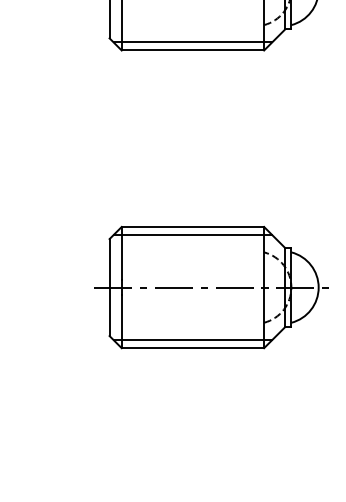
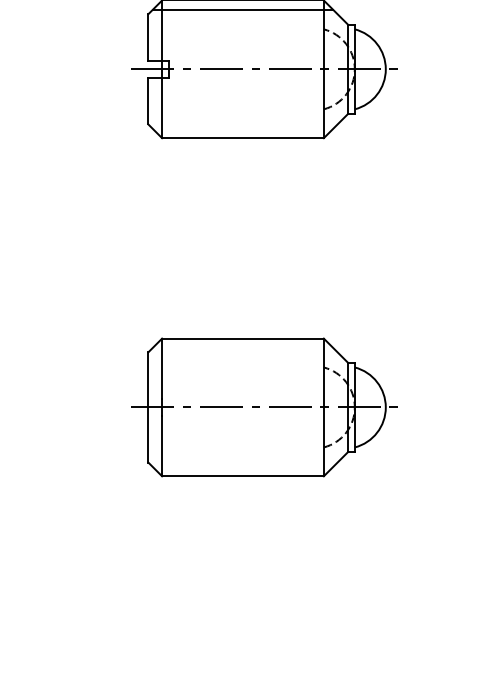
line: (192, 41) -> (242, 128), removed
line: (192, 234) -> (242, 347), removed
line: (192, 340) -> (242, 467), removed

